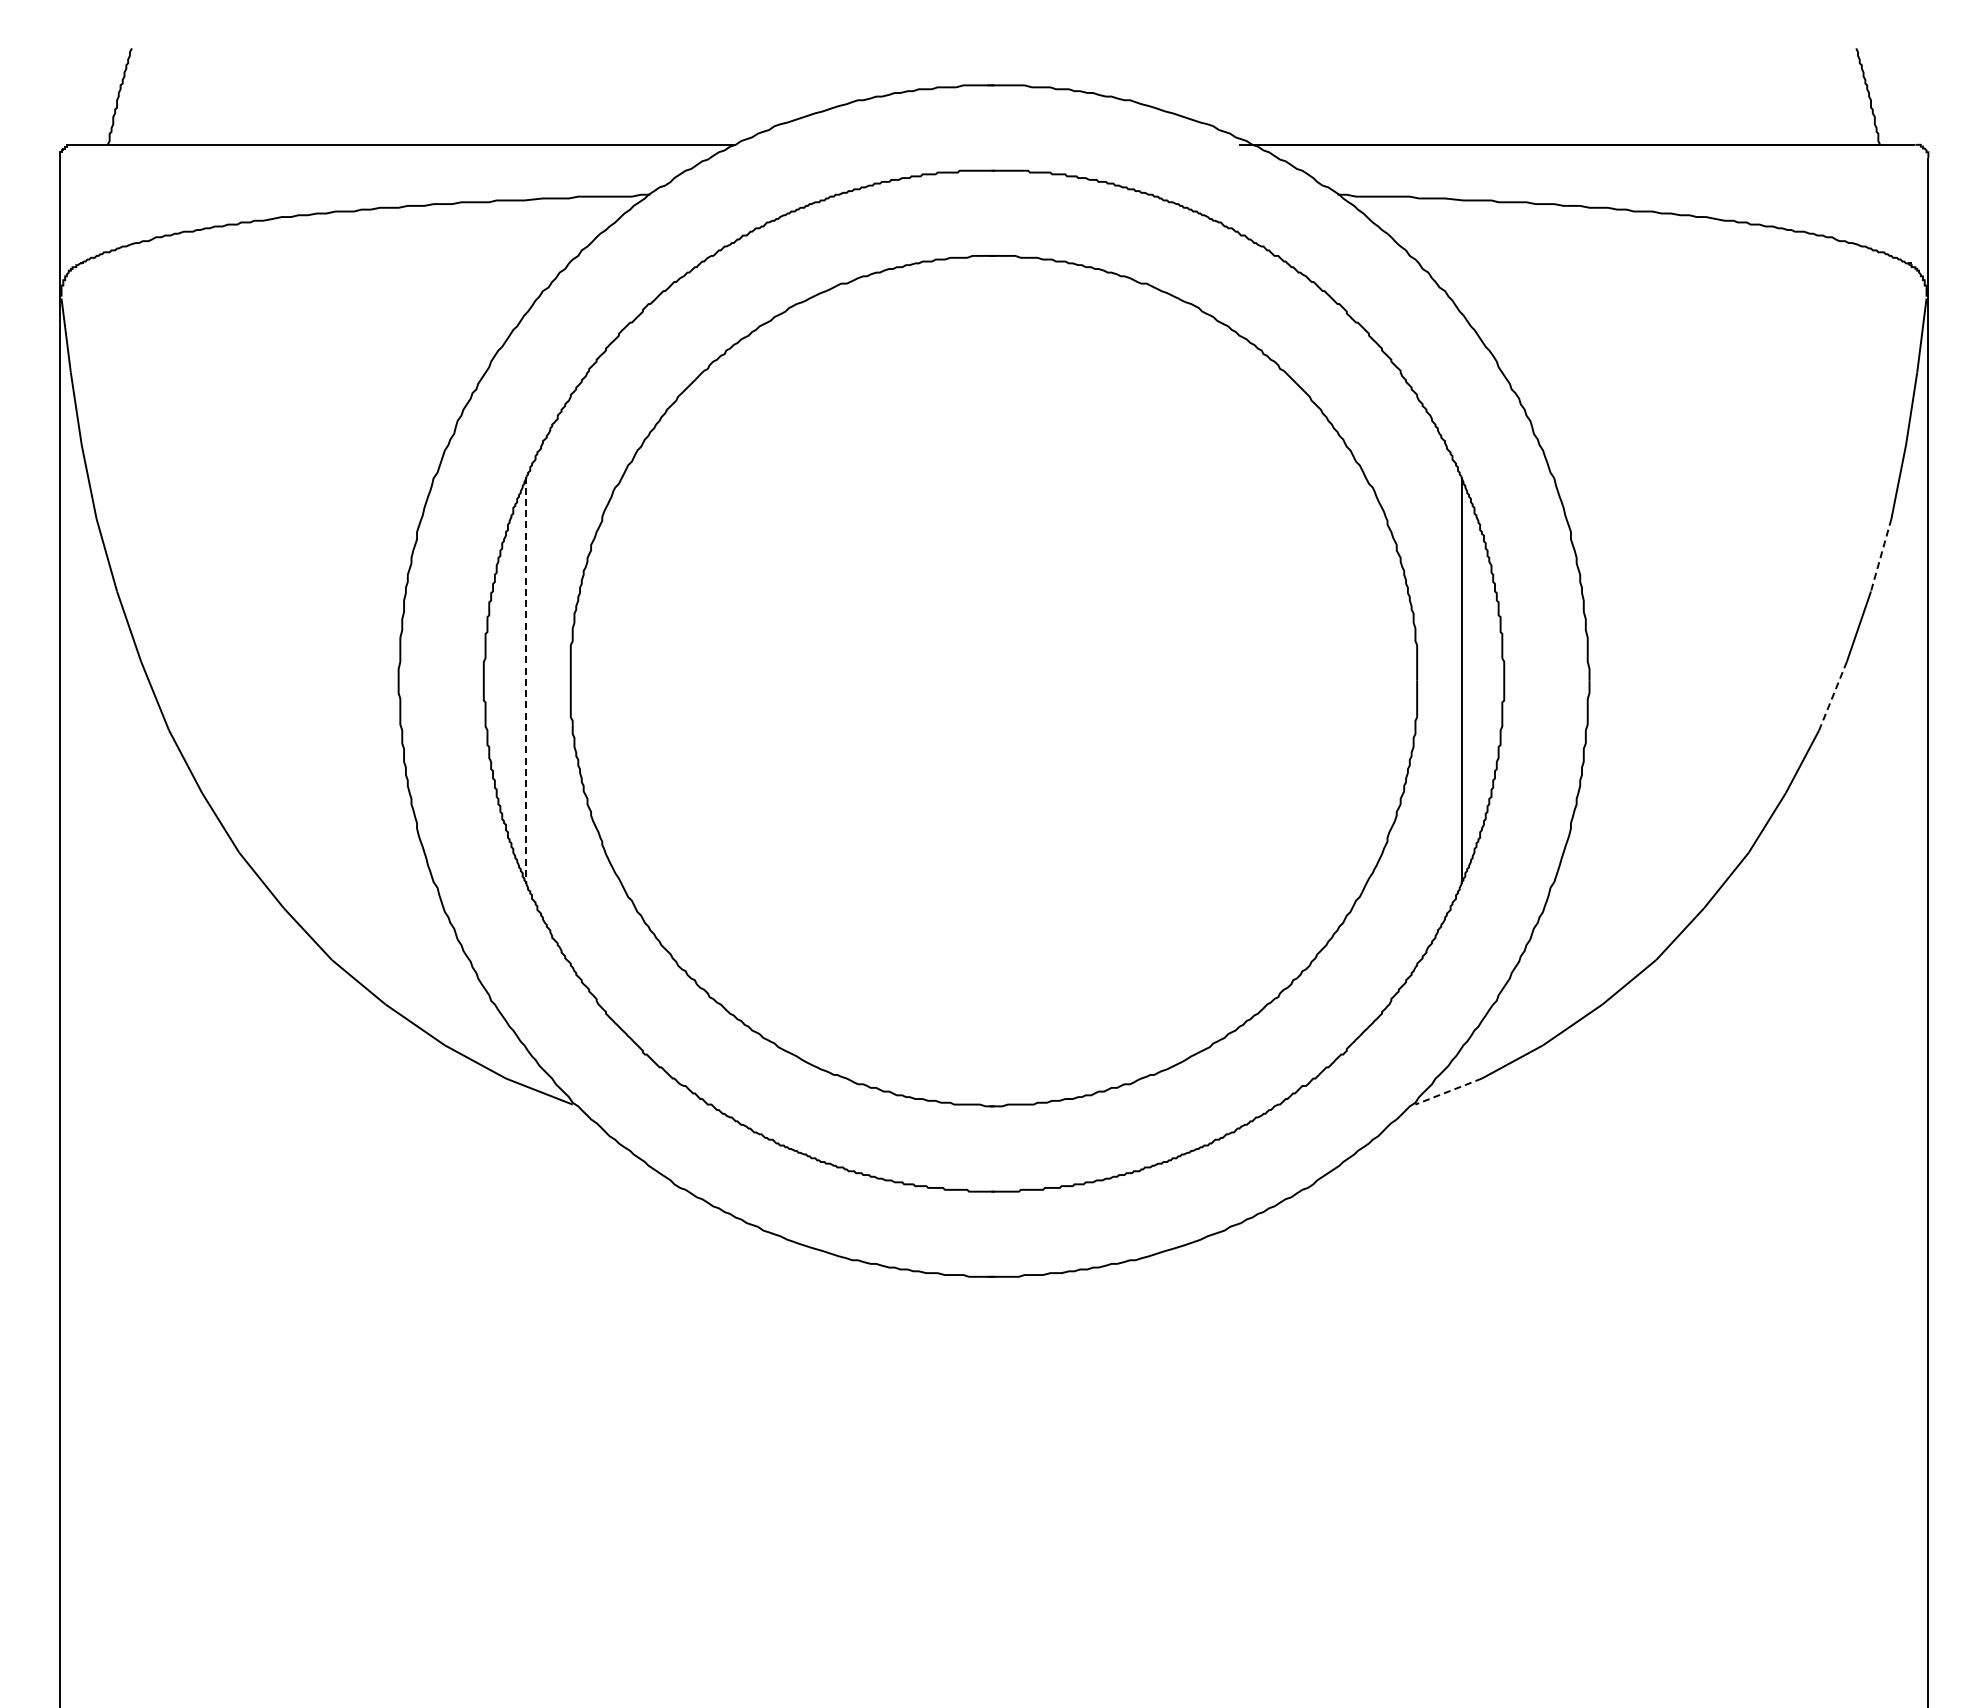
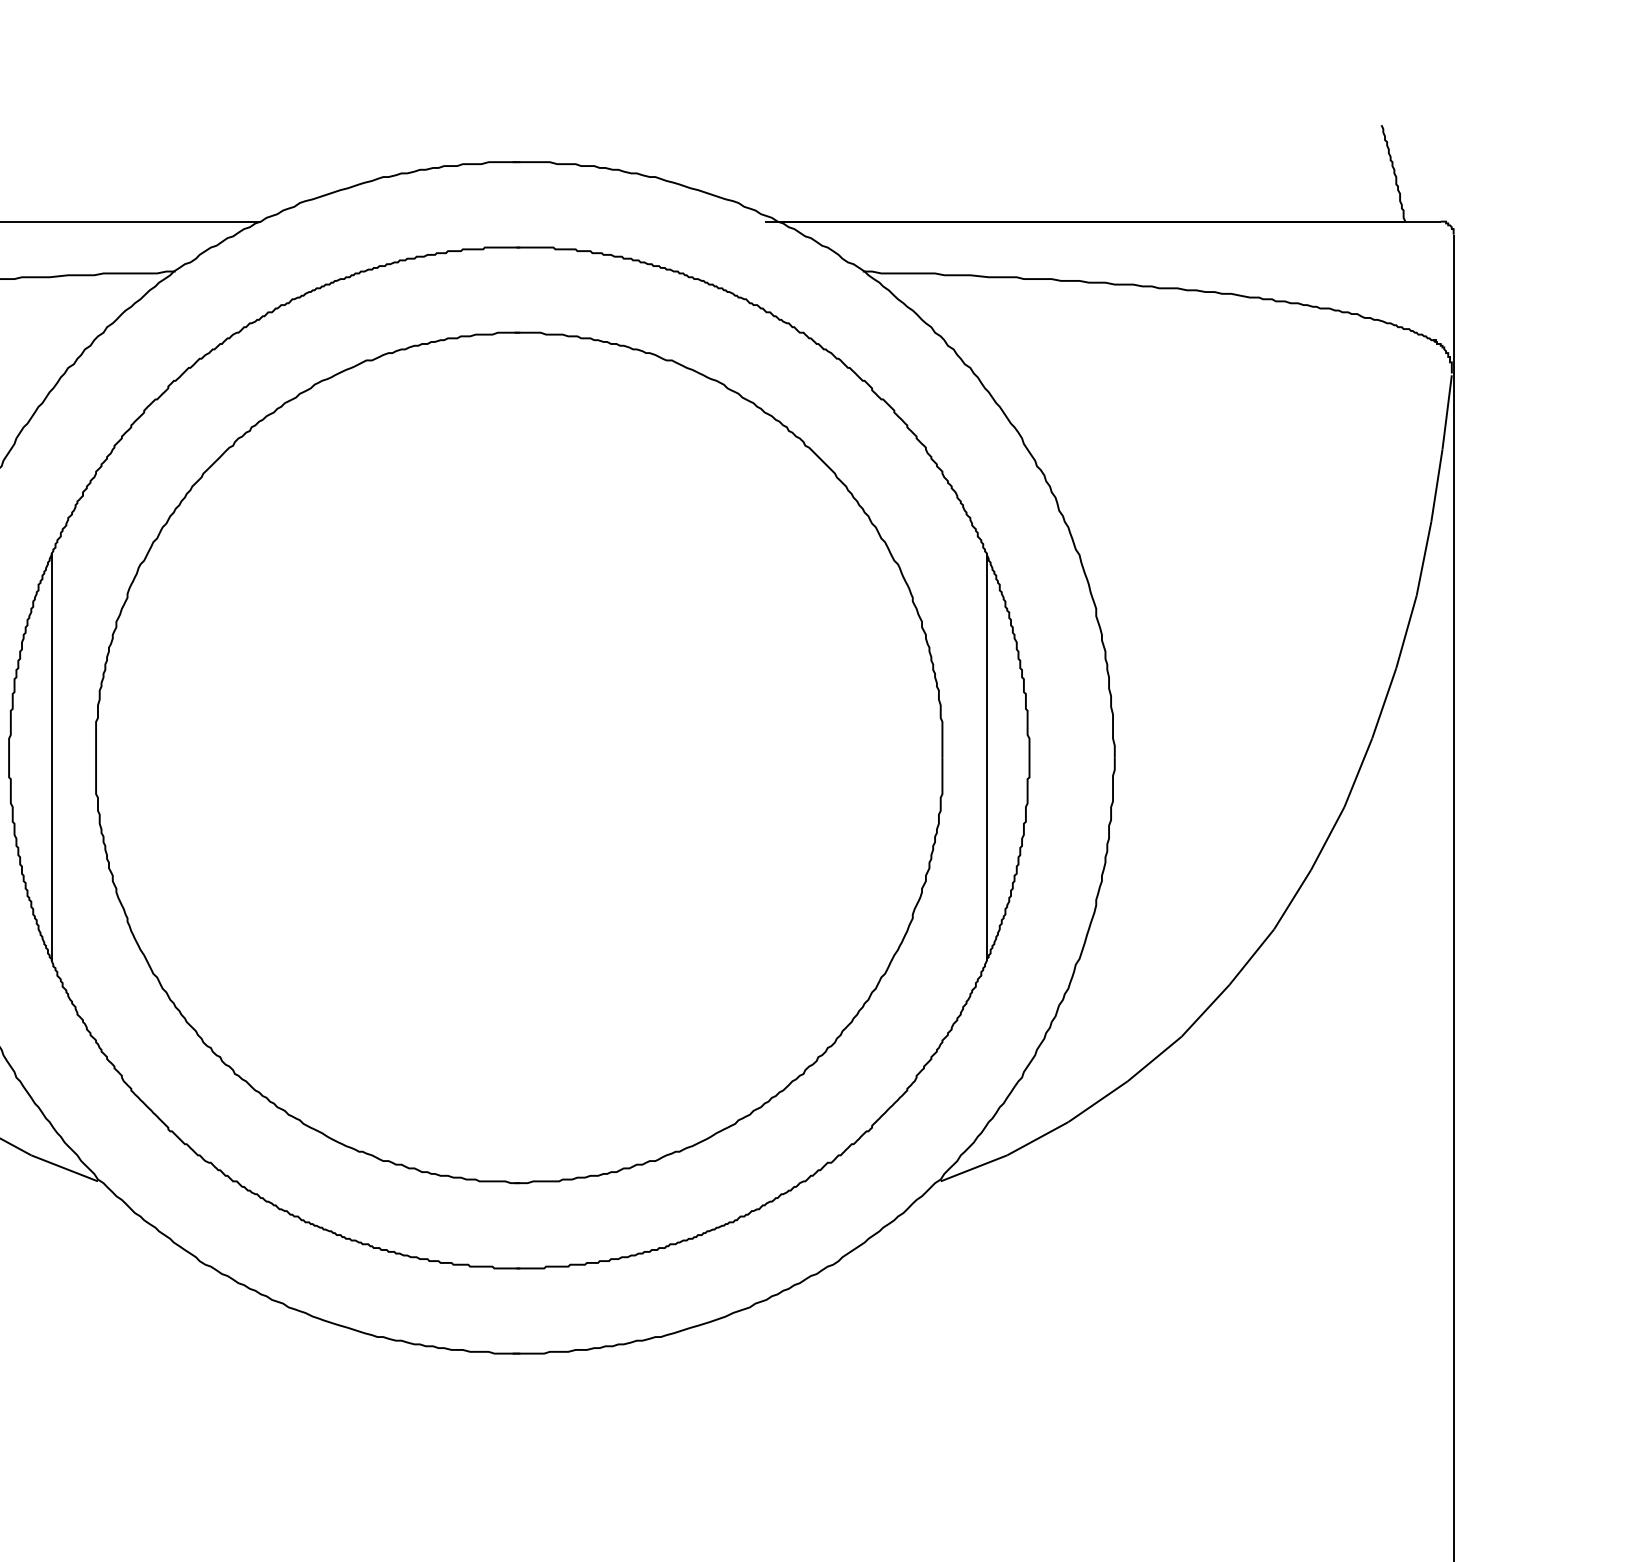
line: (1881, 555) -> (1406, 632), dashed -> solid
line: (526, 680) -> (51, 757), dashed -> solid
line: (1833, 696) -> (1358, 773), dashed -> solid
line: (1448, 1091) -> (973, 1168), dashed -> solid

